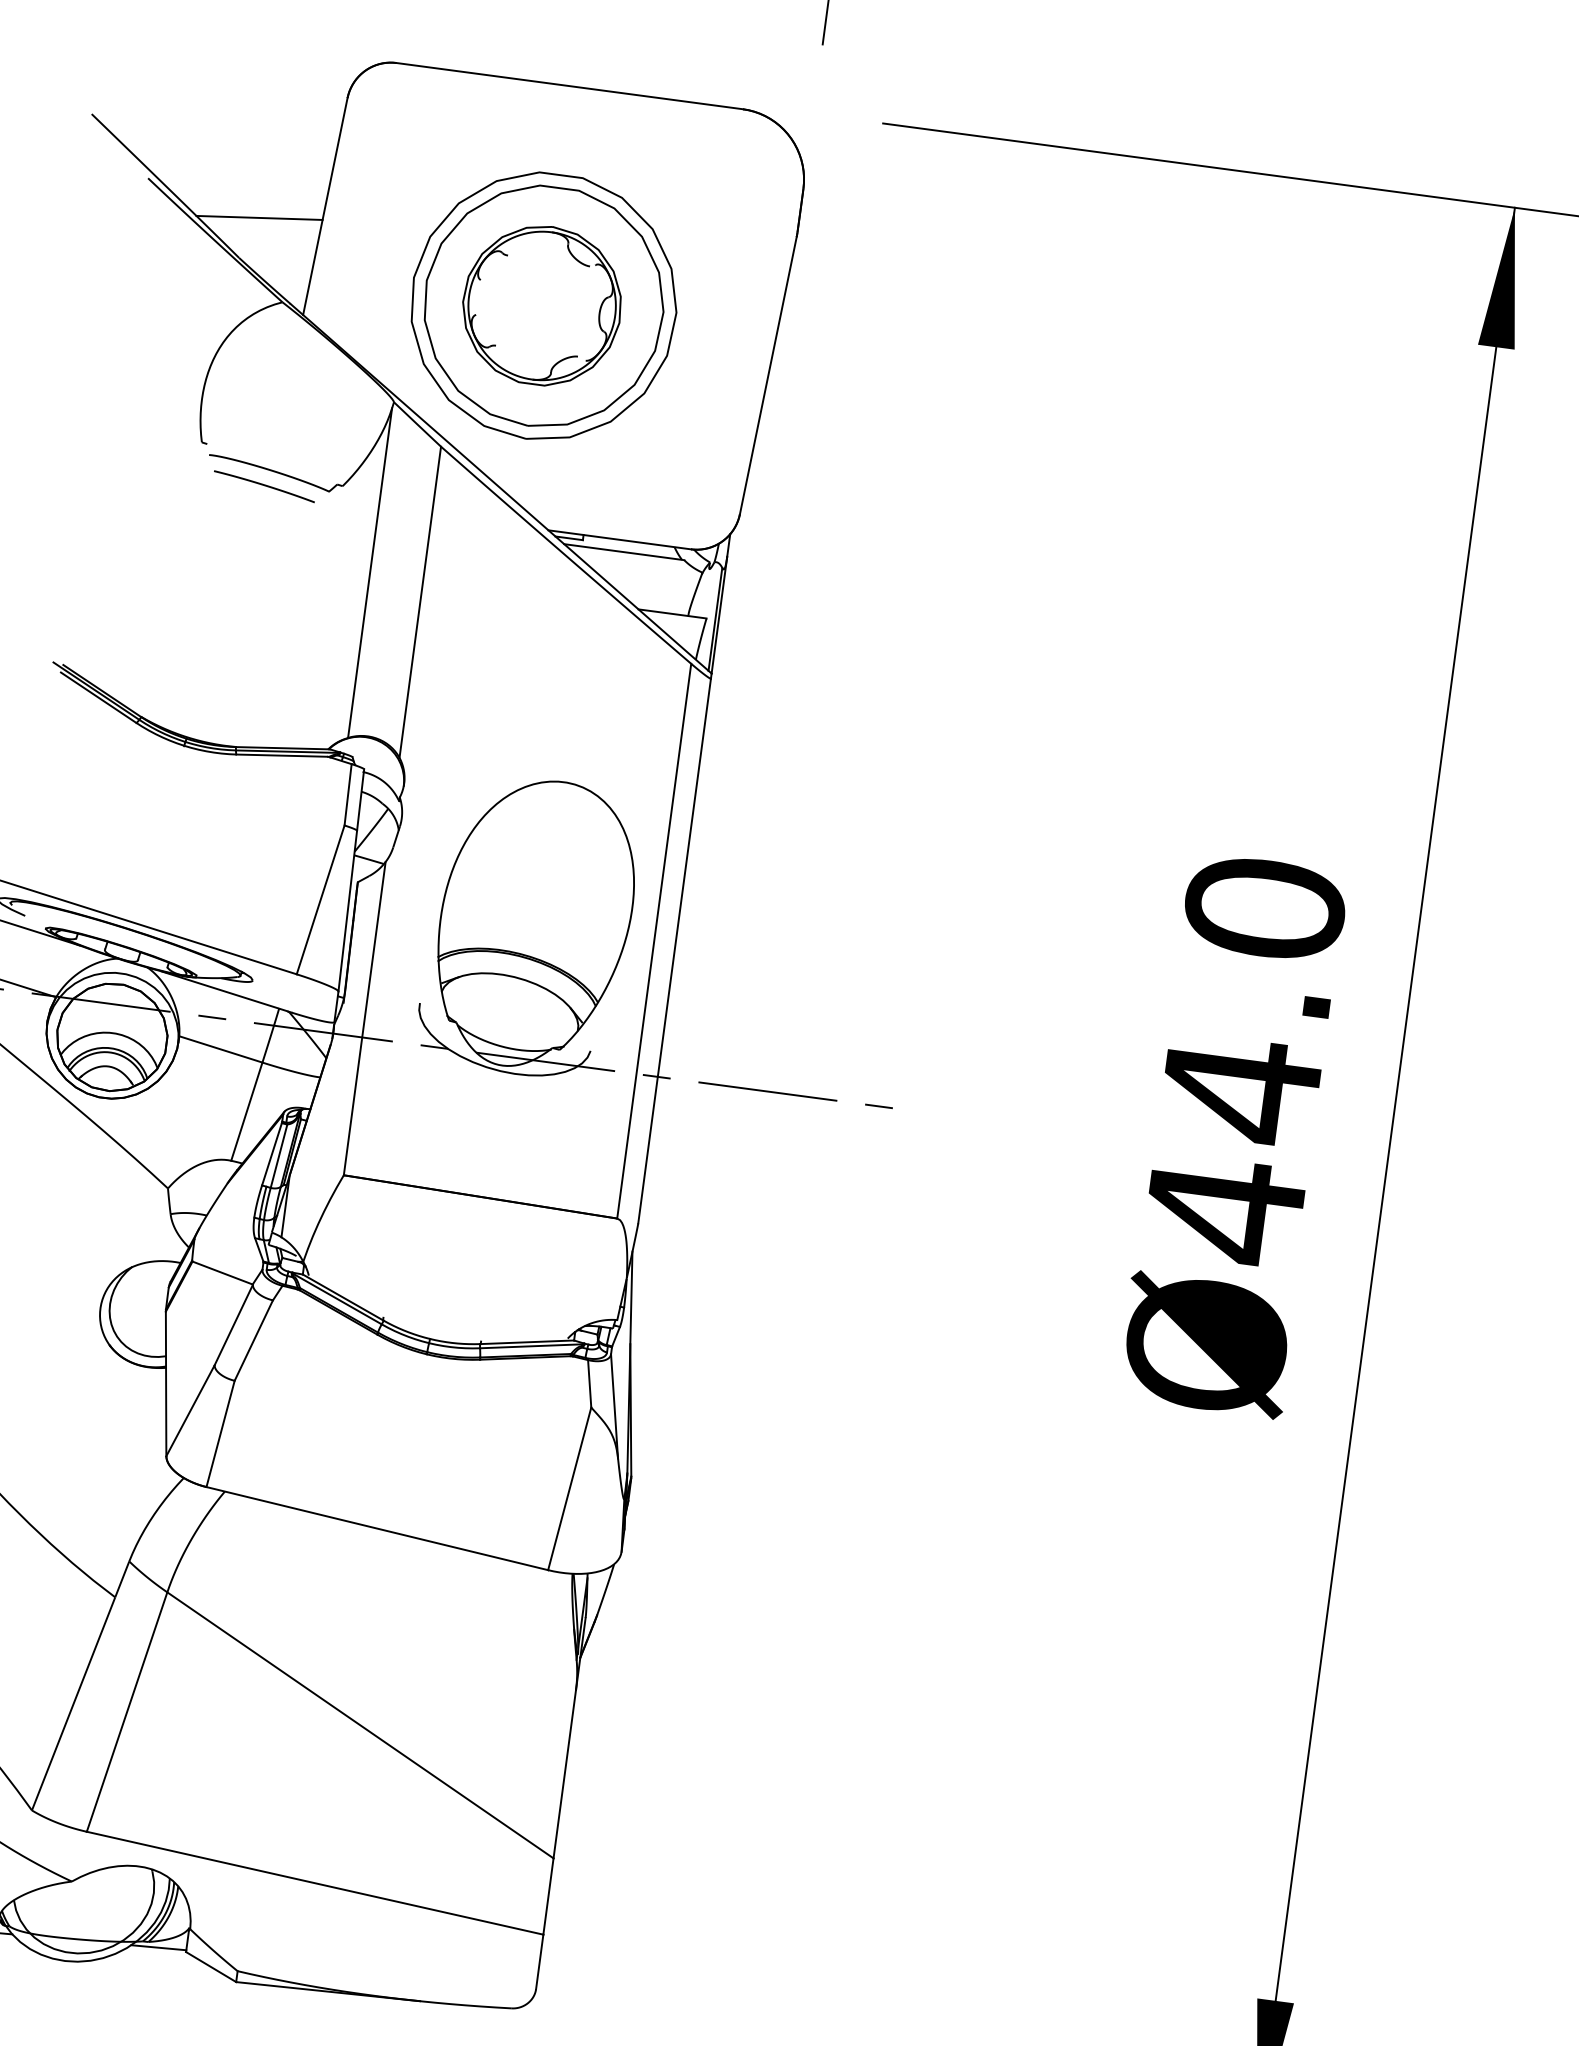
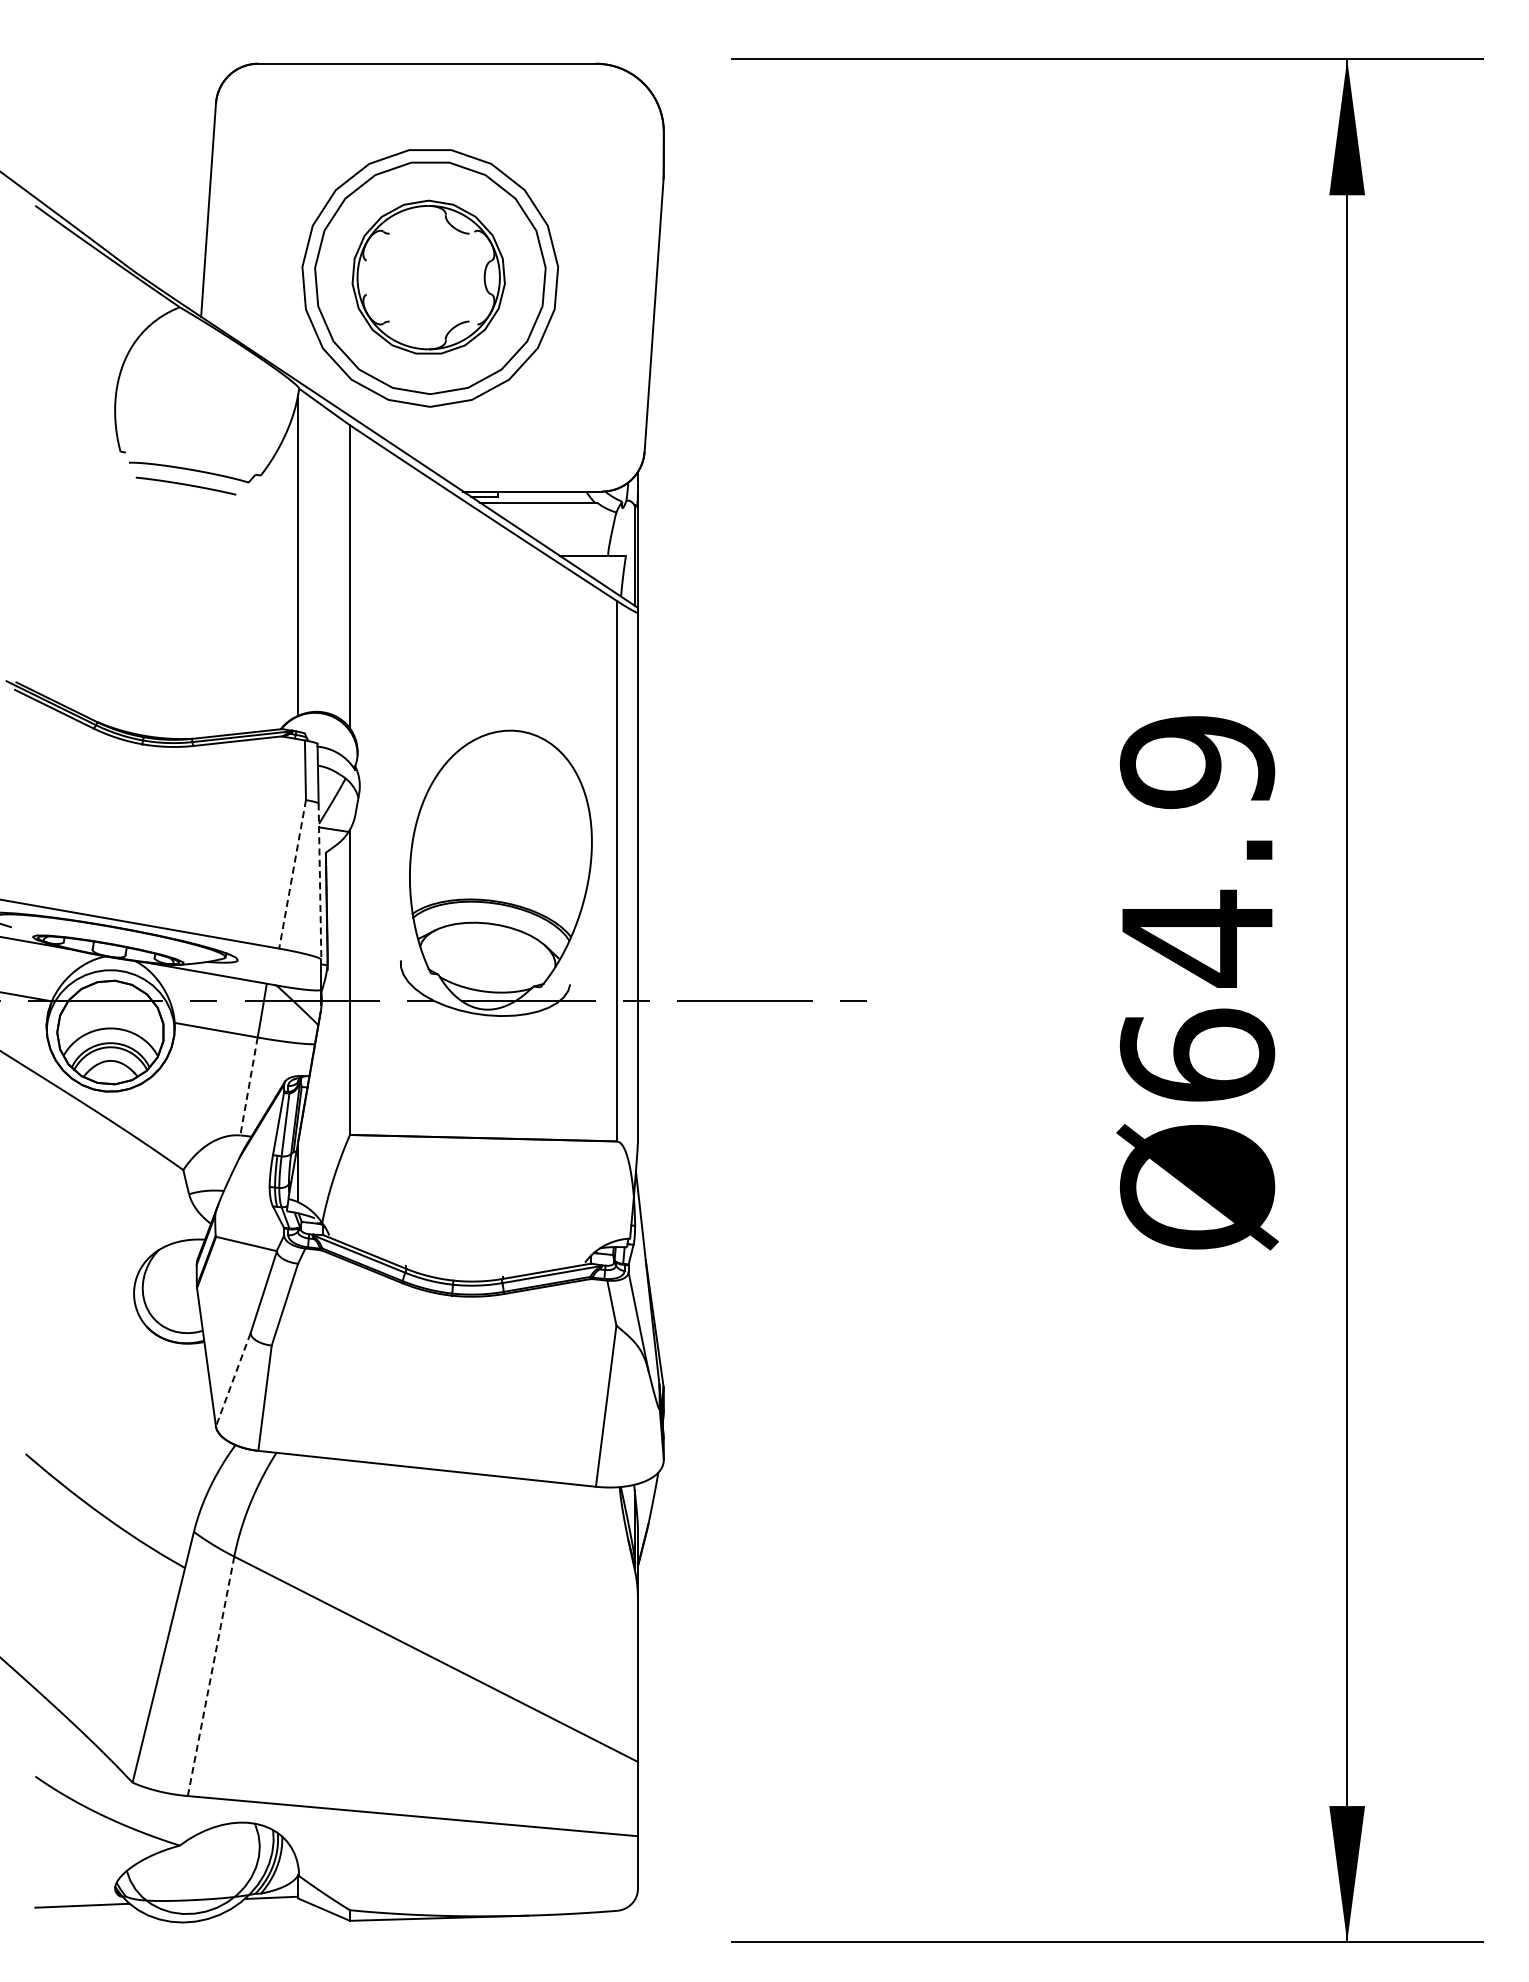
line: (258, 217) -> (146, 229), removed
line: (320, 900) -> (292, 874), solid -> dashed
line: (348, 912) -> (320, 882), solid -> dashed
text: (1244, 1060) -> (1197, 910), Ø44.0 -> Ø64.9
line: (247, 1111) -> (249, 1086), solid -> dashed
line: (190, 1410) -> (233, 1379), solid -> dashed
line: (127, 1712) -> (211, 1676), solid -> dashed

